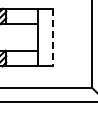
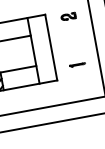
part: (72, 13) -> (67, 16), added
line: (53, 37) -> (51, 47), dashed -> solid
part: (72, 56) -> (76, 65), added

